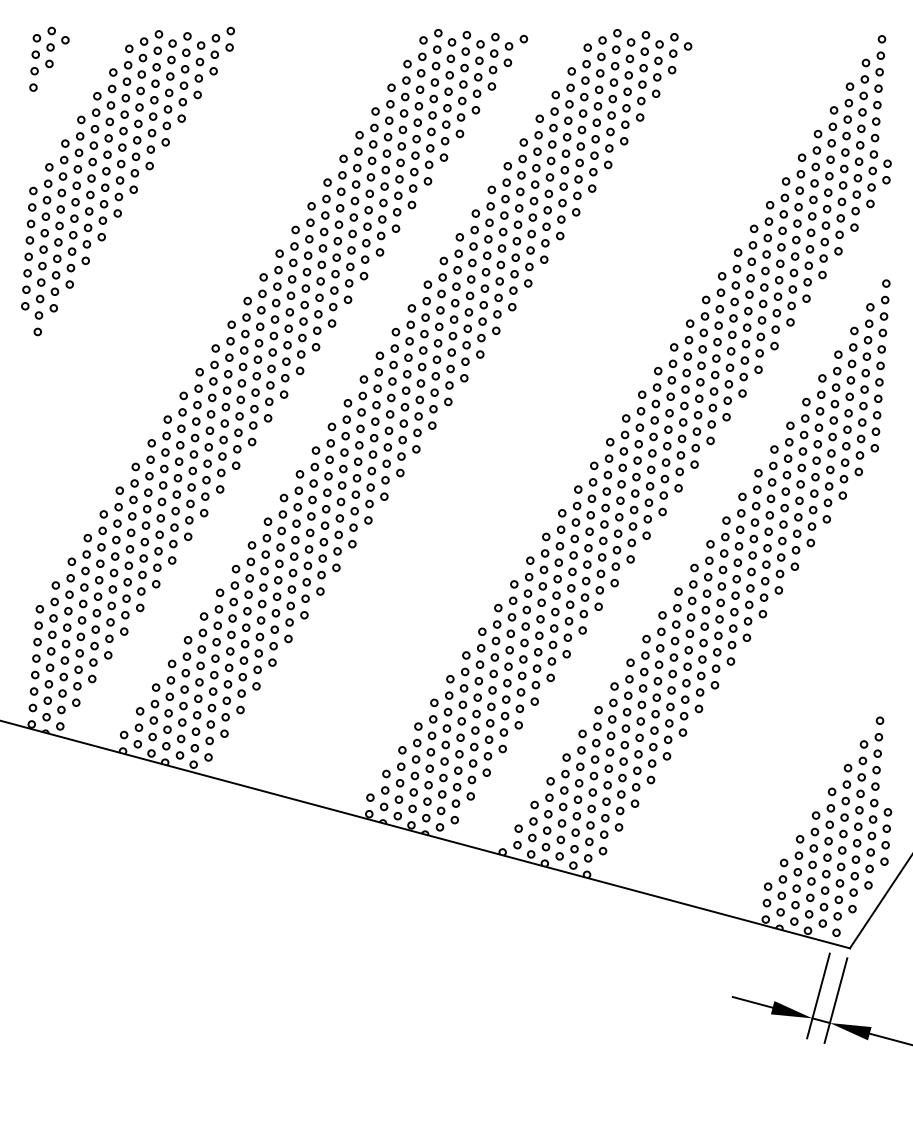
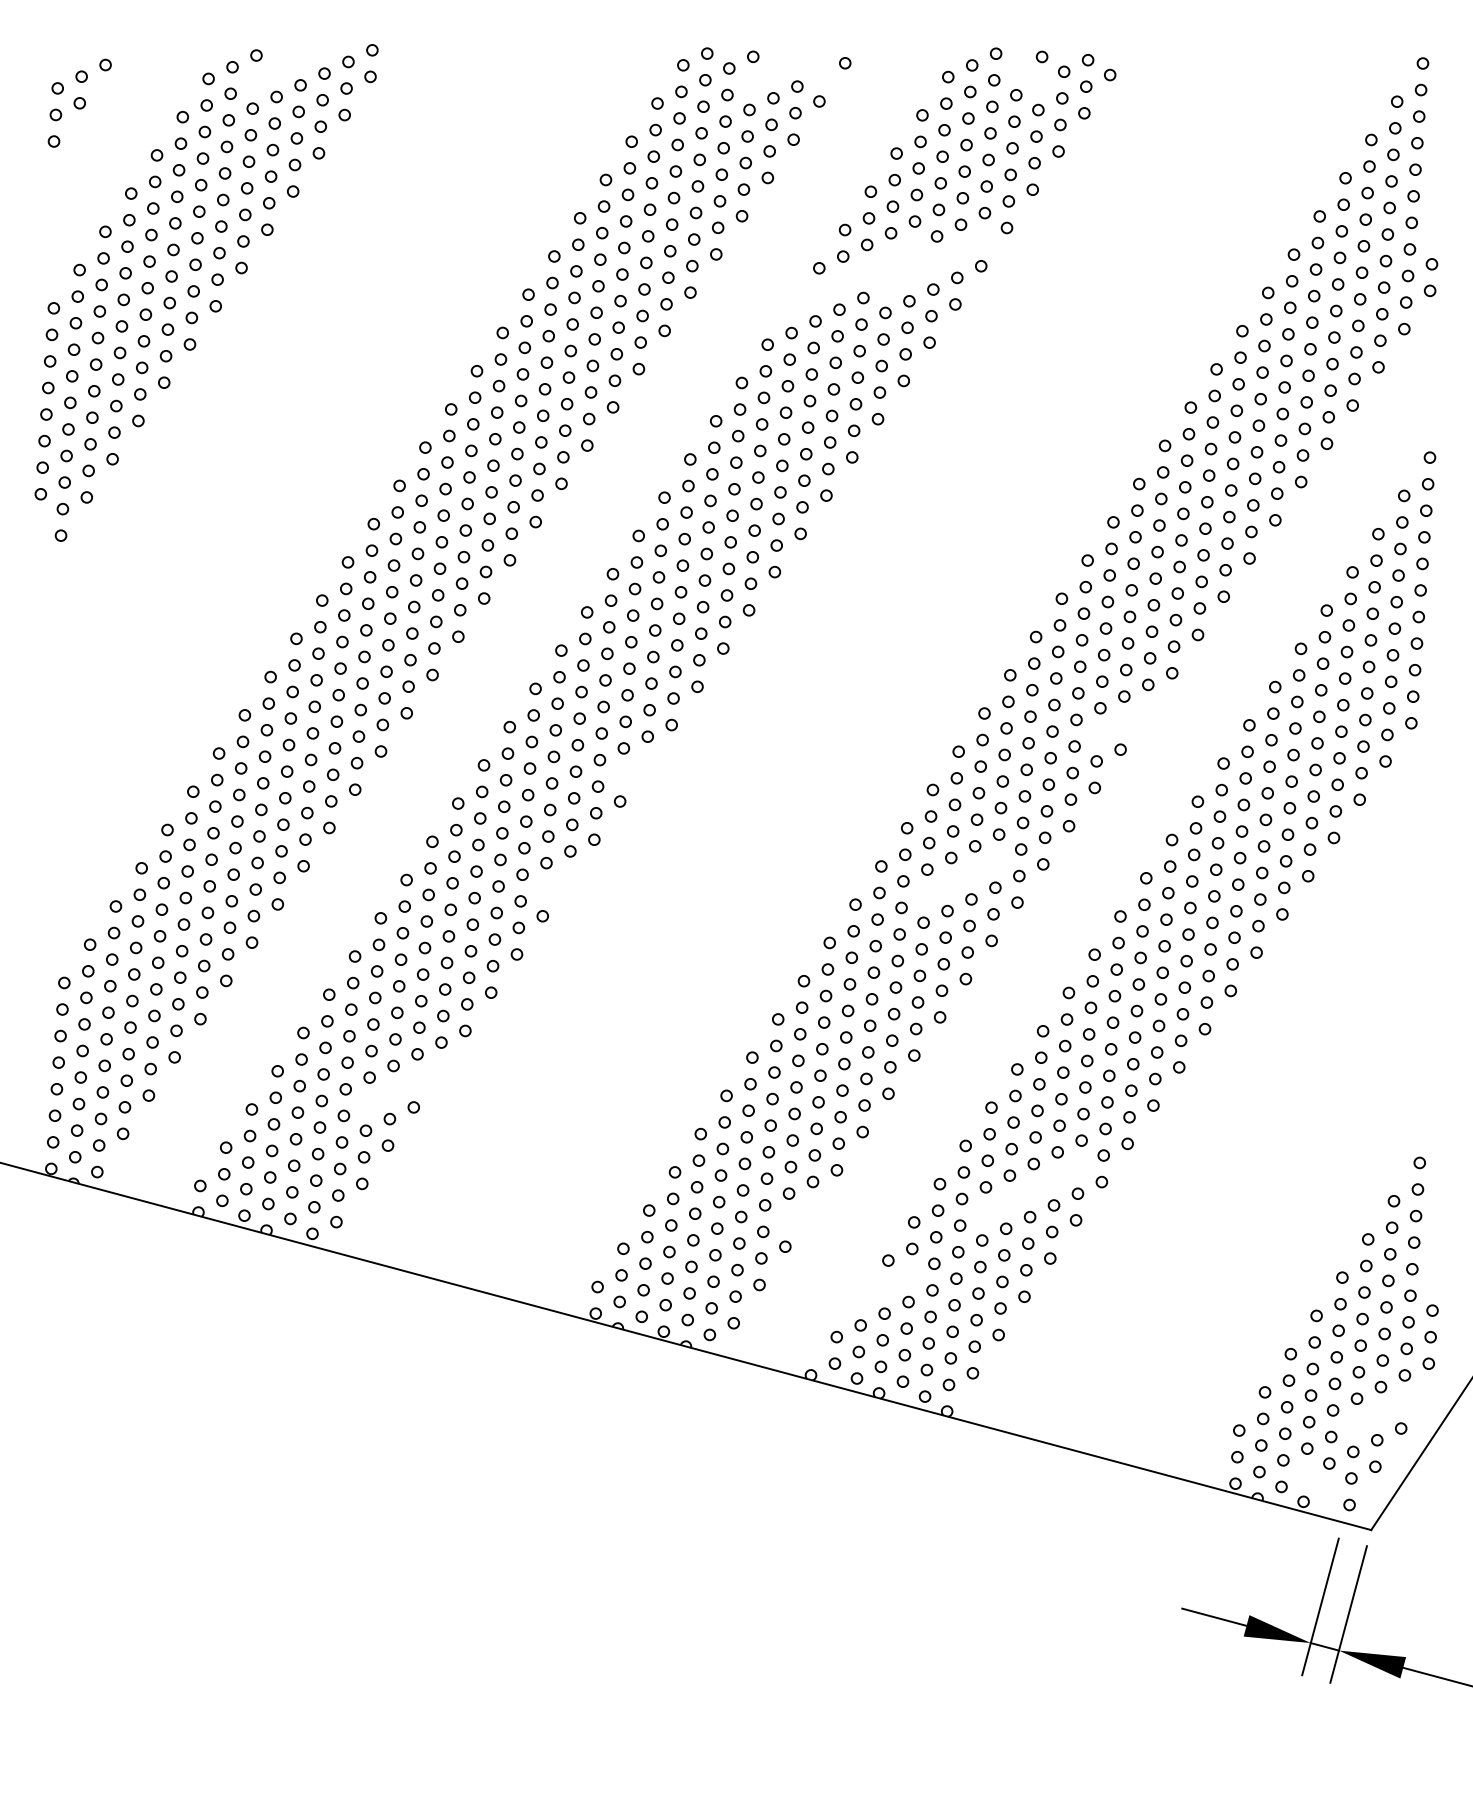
part: (43, 34) -> (70, 55), removed
part: (172, 43) -> (278, 70), removed
part: (487, 44) -> (786, 71), removed
part: (637, 46) -> (1028, 75), removed
part: (550, 169) -> (888, 273), removed
part: (695, 447) -> (1122, 722), removed
part: (392, 476) -> (633, 768), removed
part: (595, 544) -> (960, 878), removed
part: (344, 547) -> (555, 883), removed
part: (249, 673) -> (402, 1086), removed
part: (639, 737) -> (1031, 1189), removed
part: (494, 752) -> (797, 1214), removed
part: (549, 797) -> (886, 1286), removed
part: (861, 872) -> (1389, 1407), removed
part: (815, 918) -> (1315, 1481), removed

